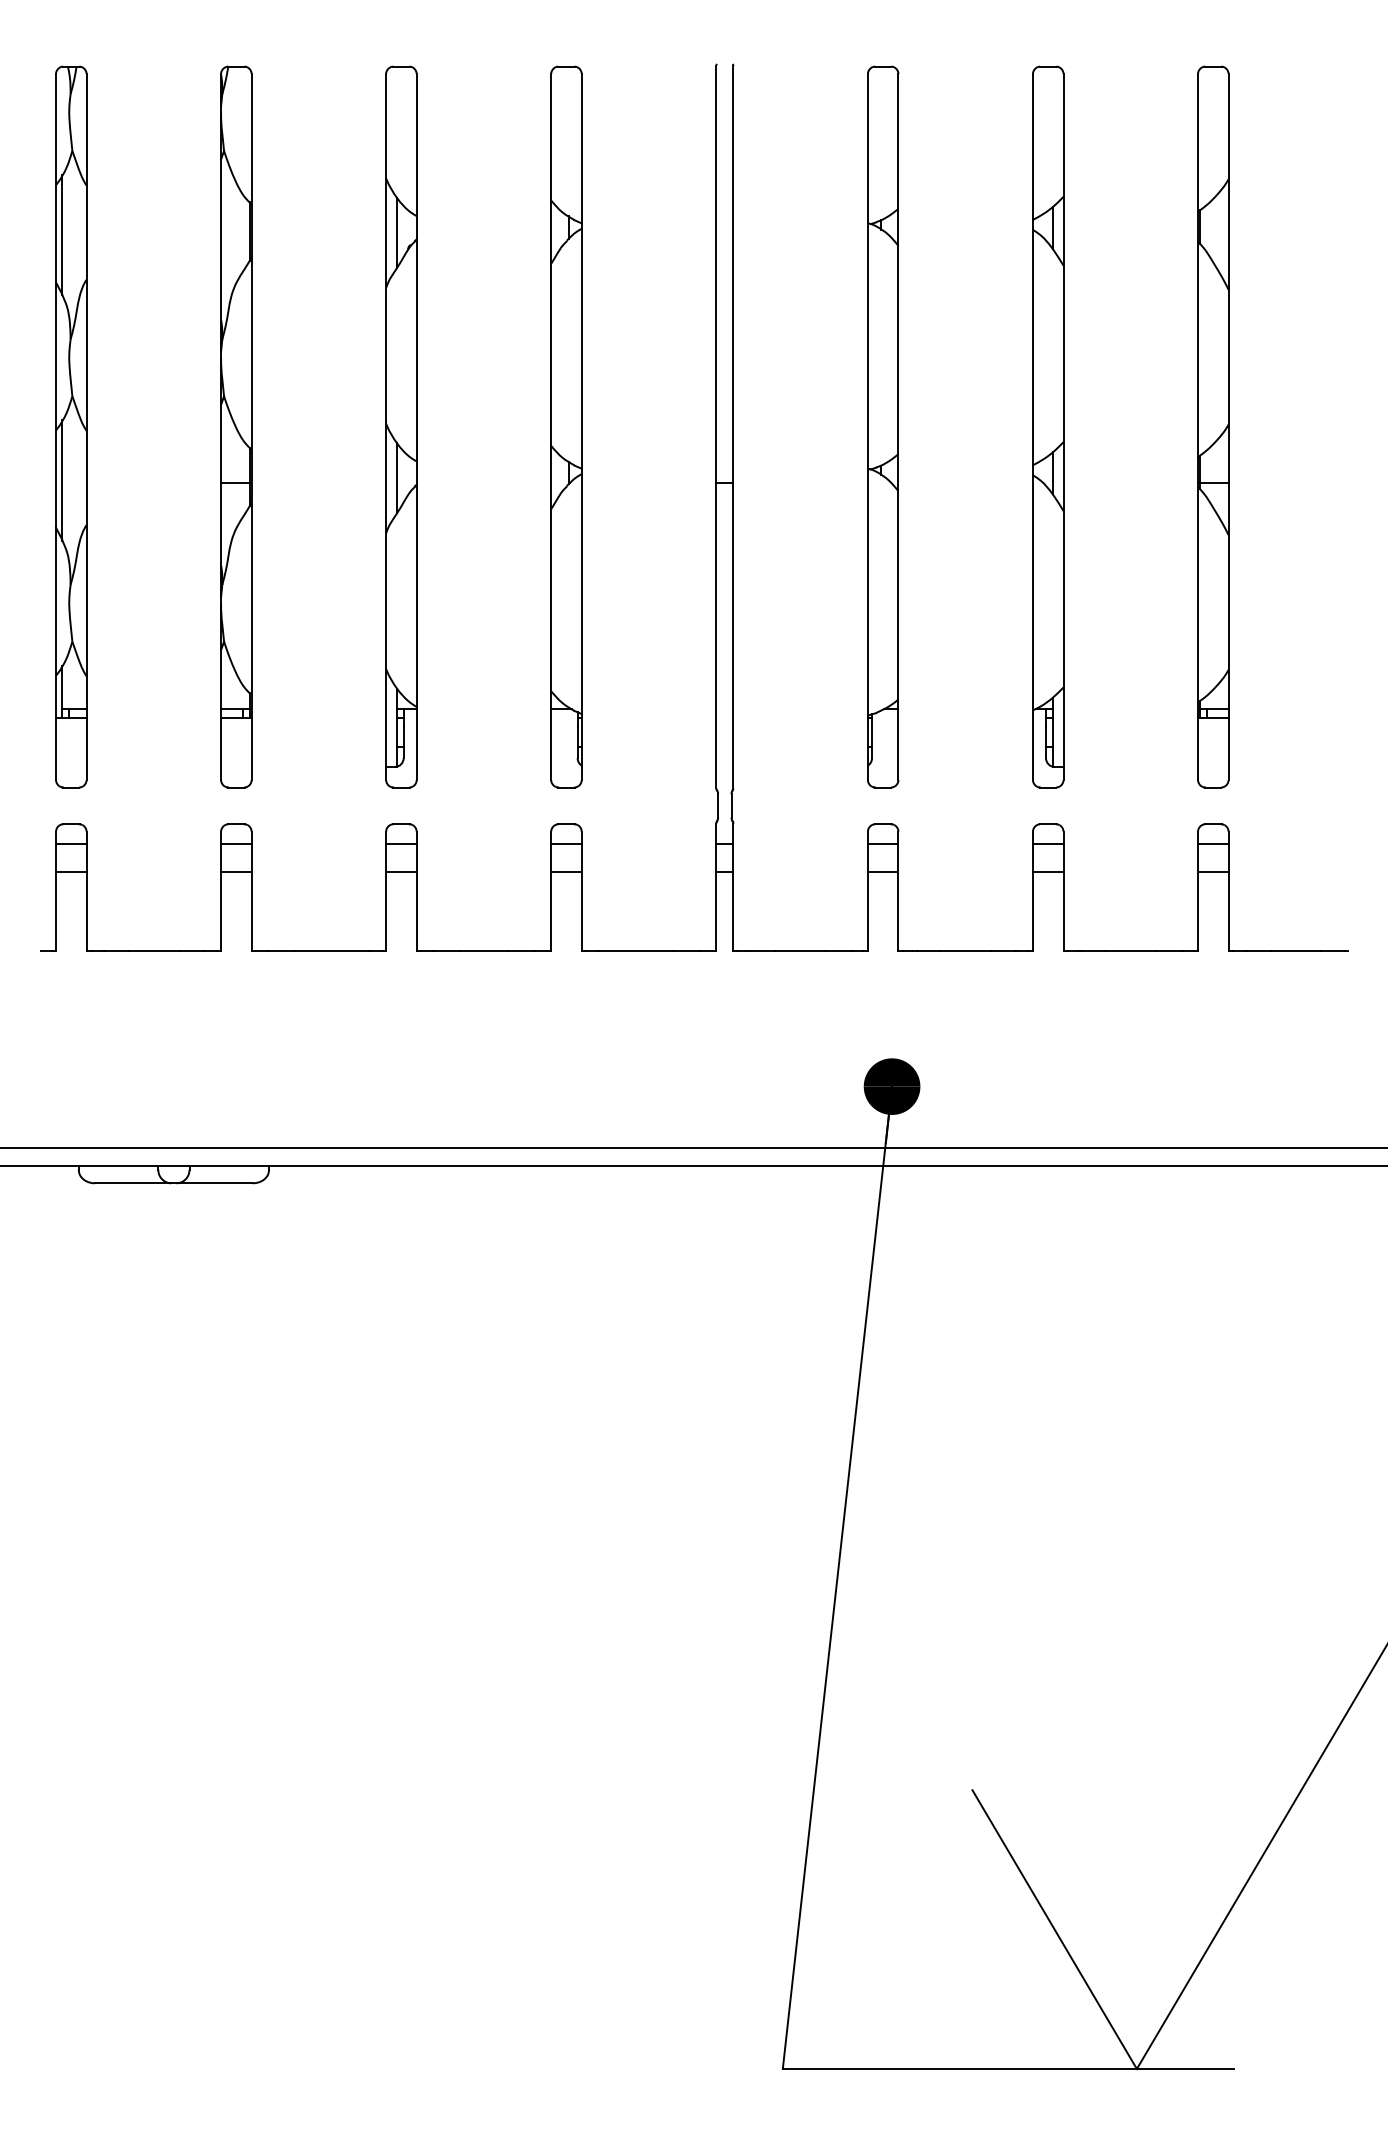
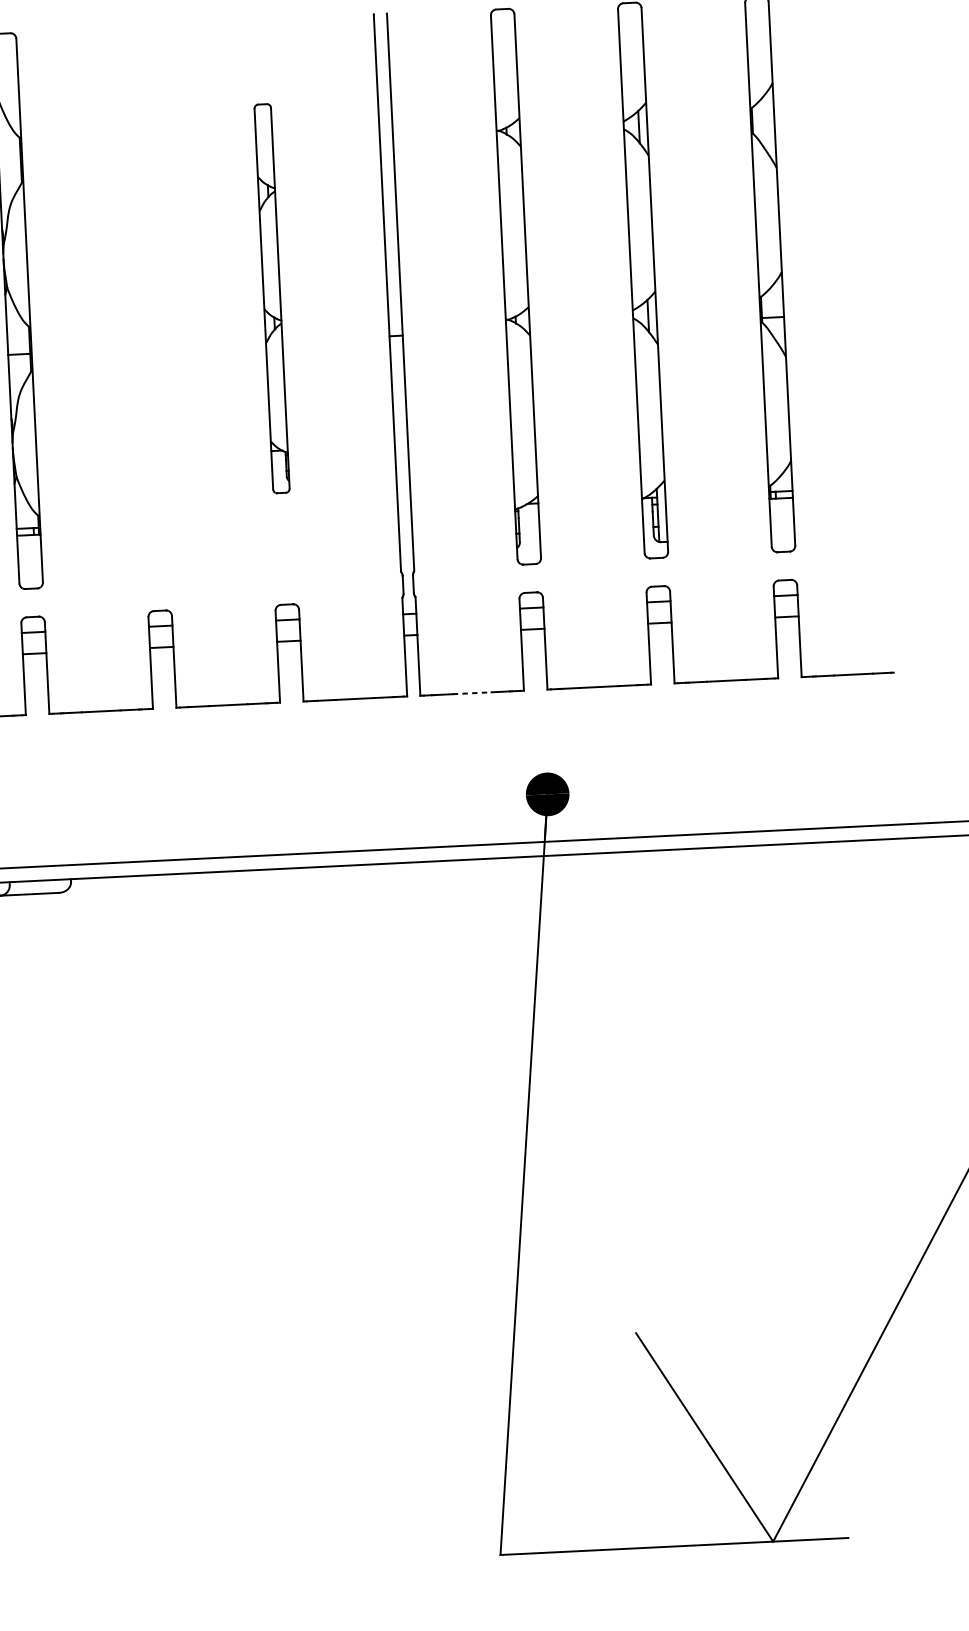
part: (401, 426) -> (145, 304), removed
part: (566, 426) -> (272, 298), size x0.7
line: (801, 950) -> (472, 692), solid -> dashed

